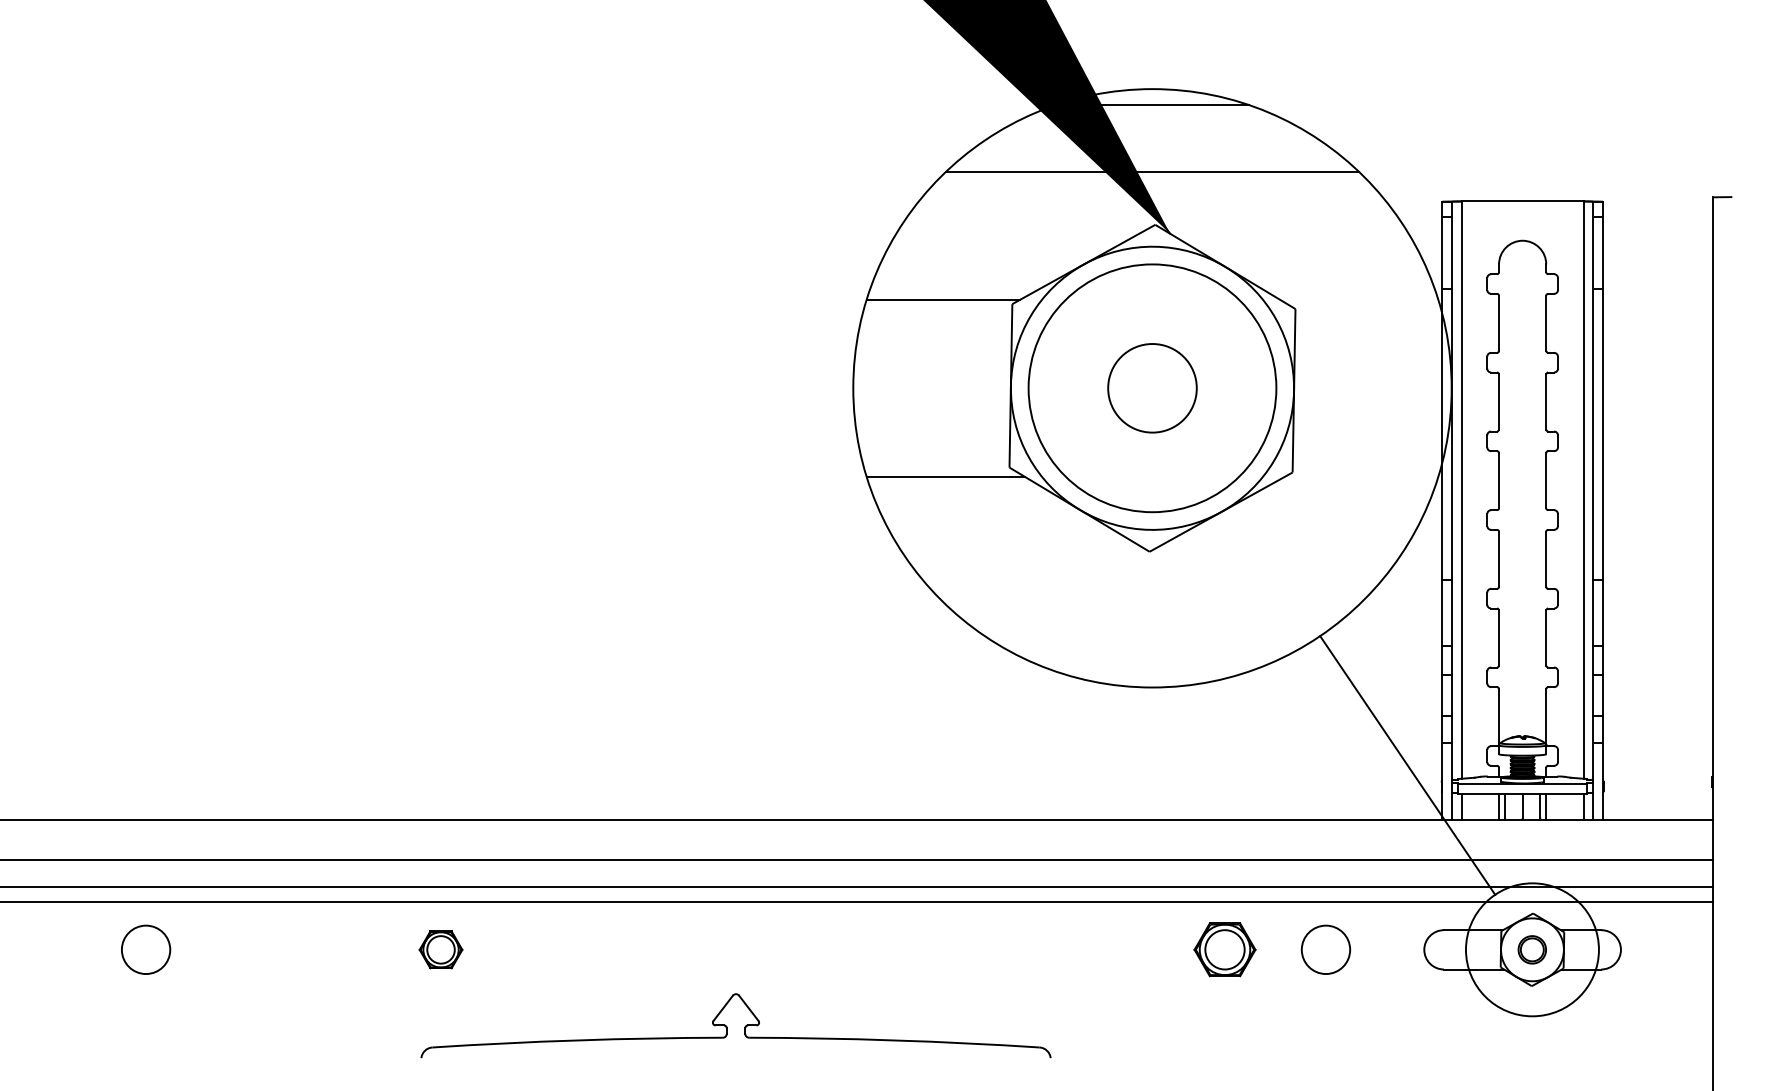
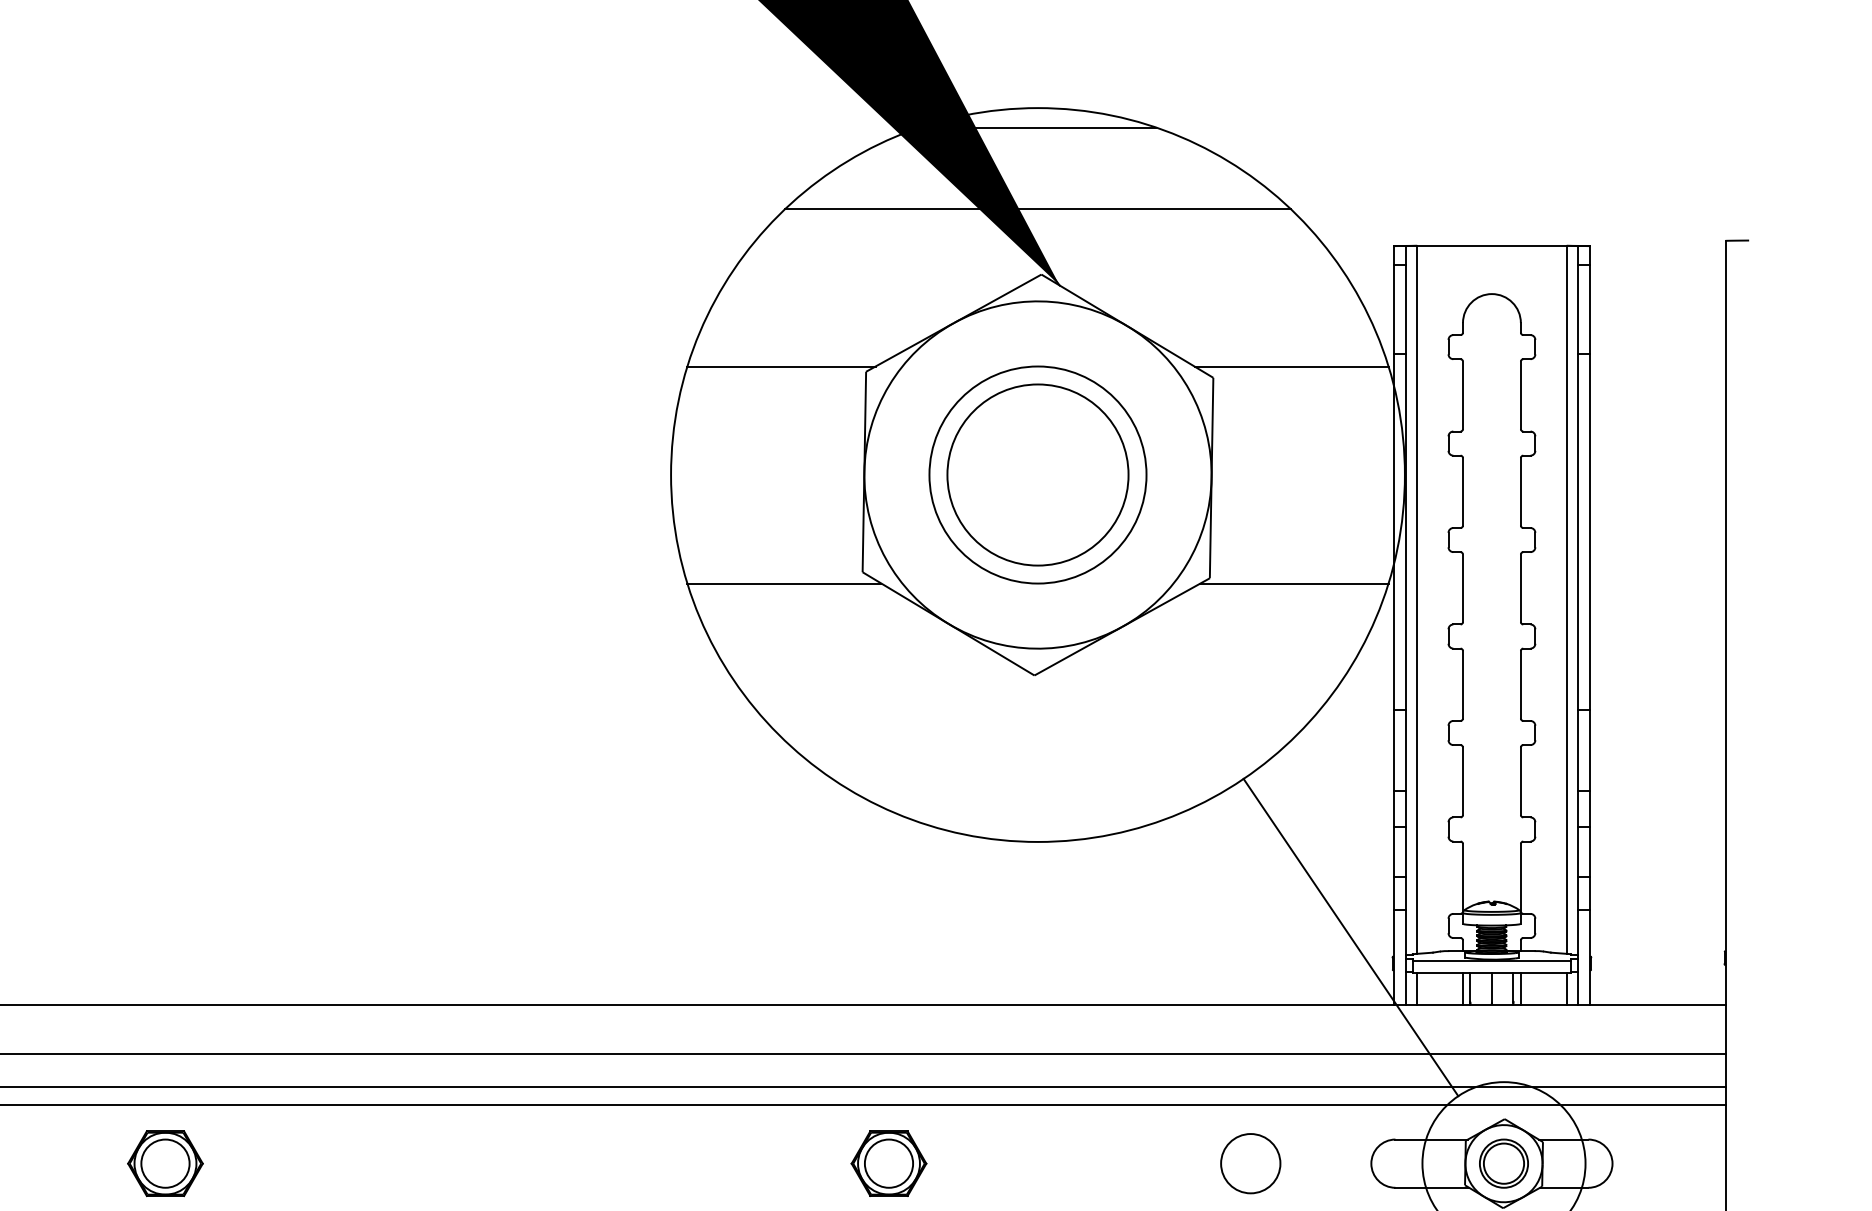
line: (1359, 299) -> (1291, 366), added
circle: (1152, 387) -> (1037, 474), size x0.71
circle: (1152, 388) -> (1037, 475), size x1.67
line: (1361, 476) -> (1294, 583), added
part: (440, 949) -> (164, 1163), size x1.43
part: (1224, 949) -> (888, 1163), moved
part: (1531, 949) -> (1502, 1163), size x1.43

